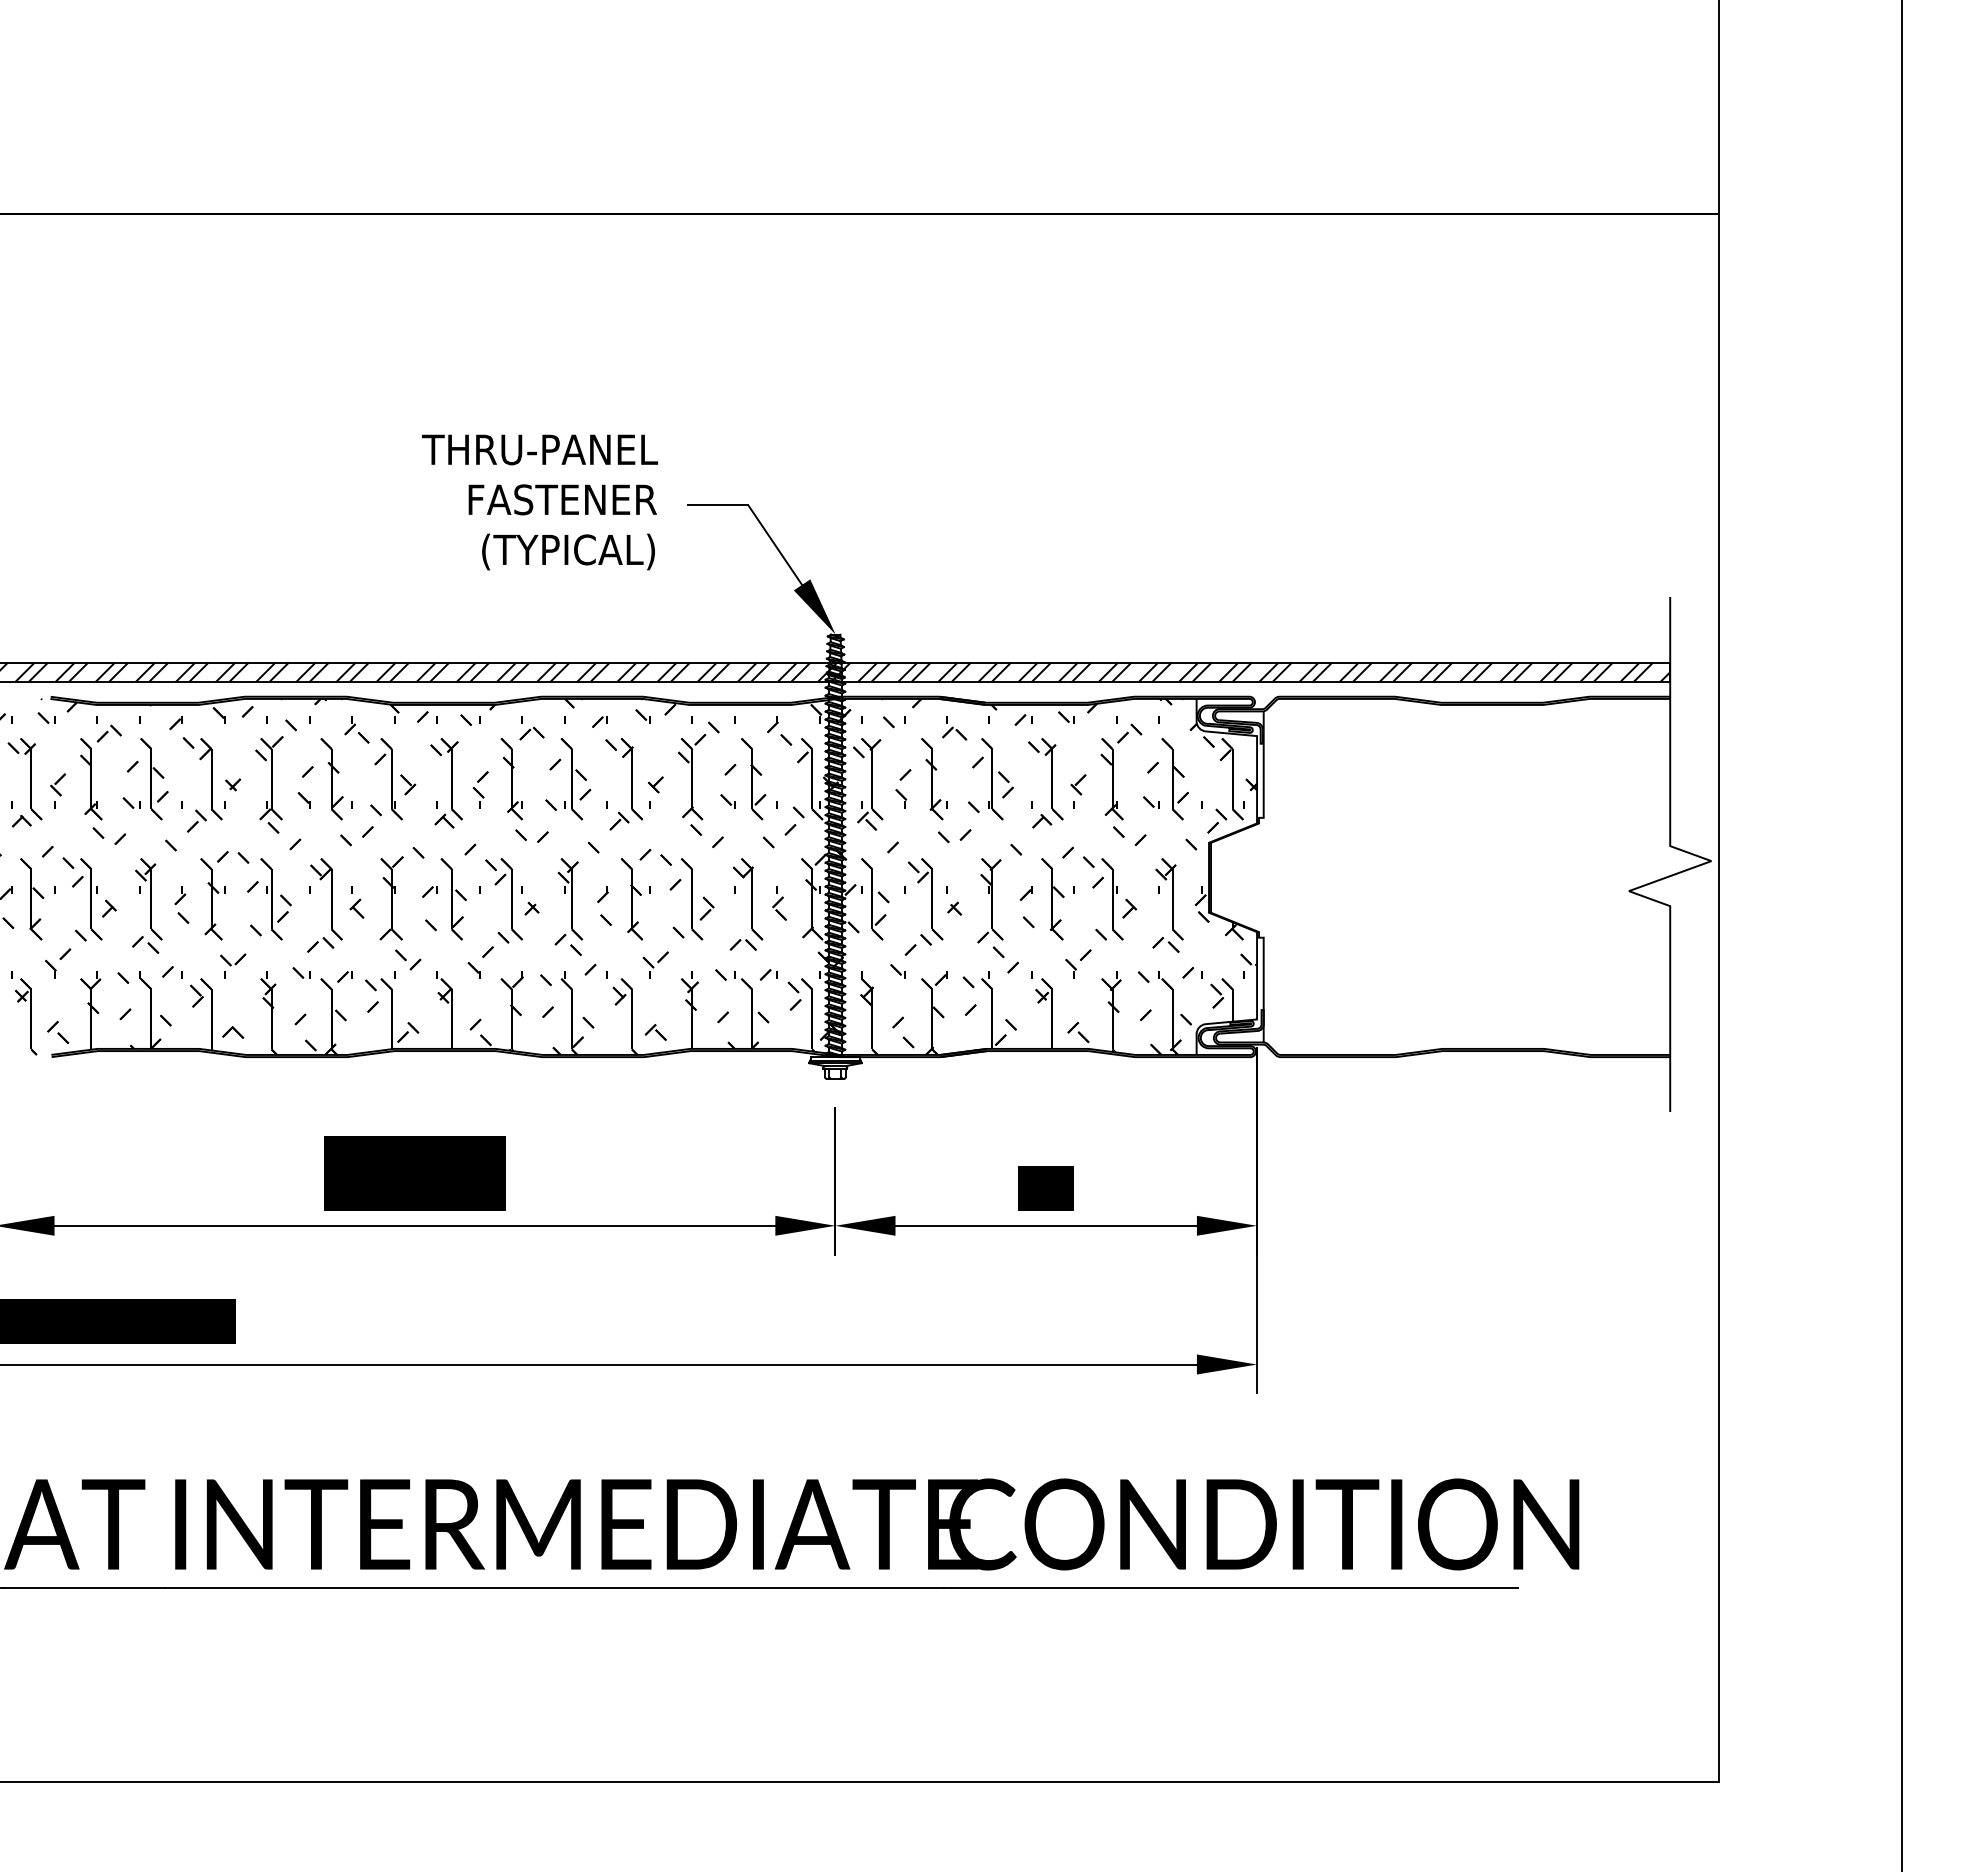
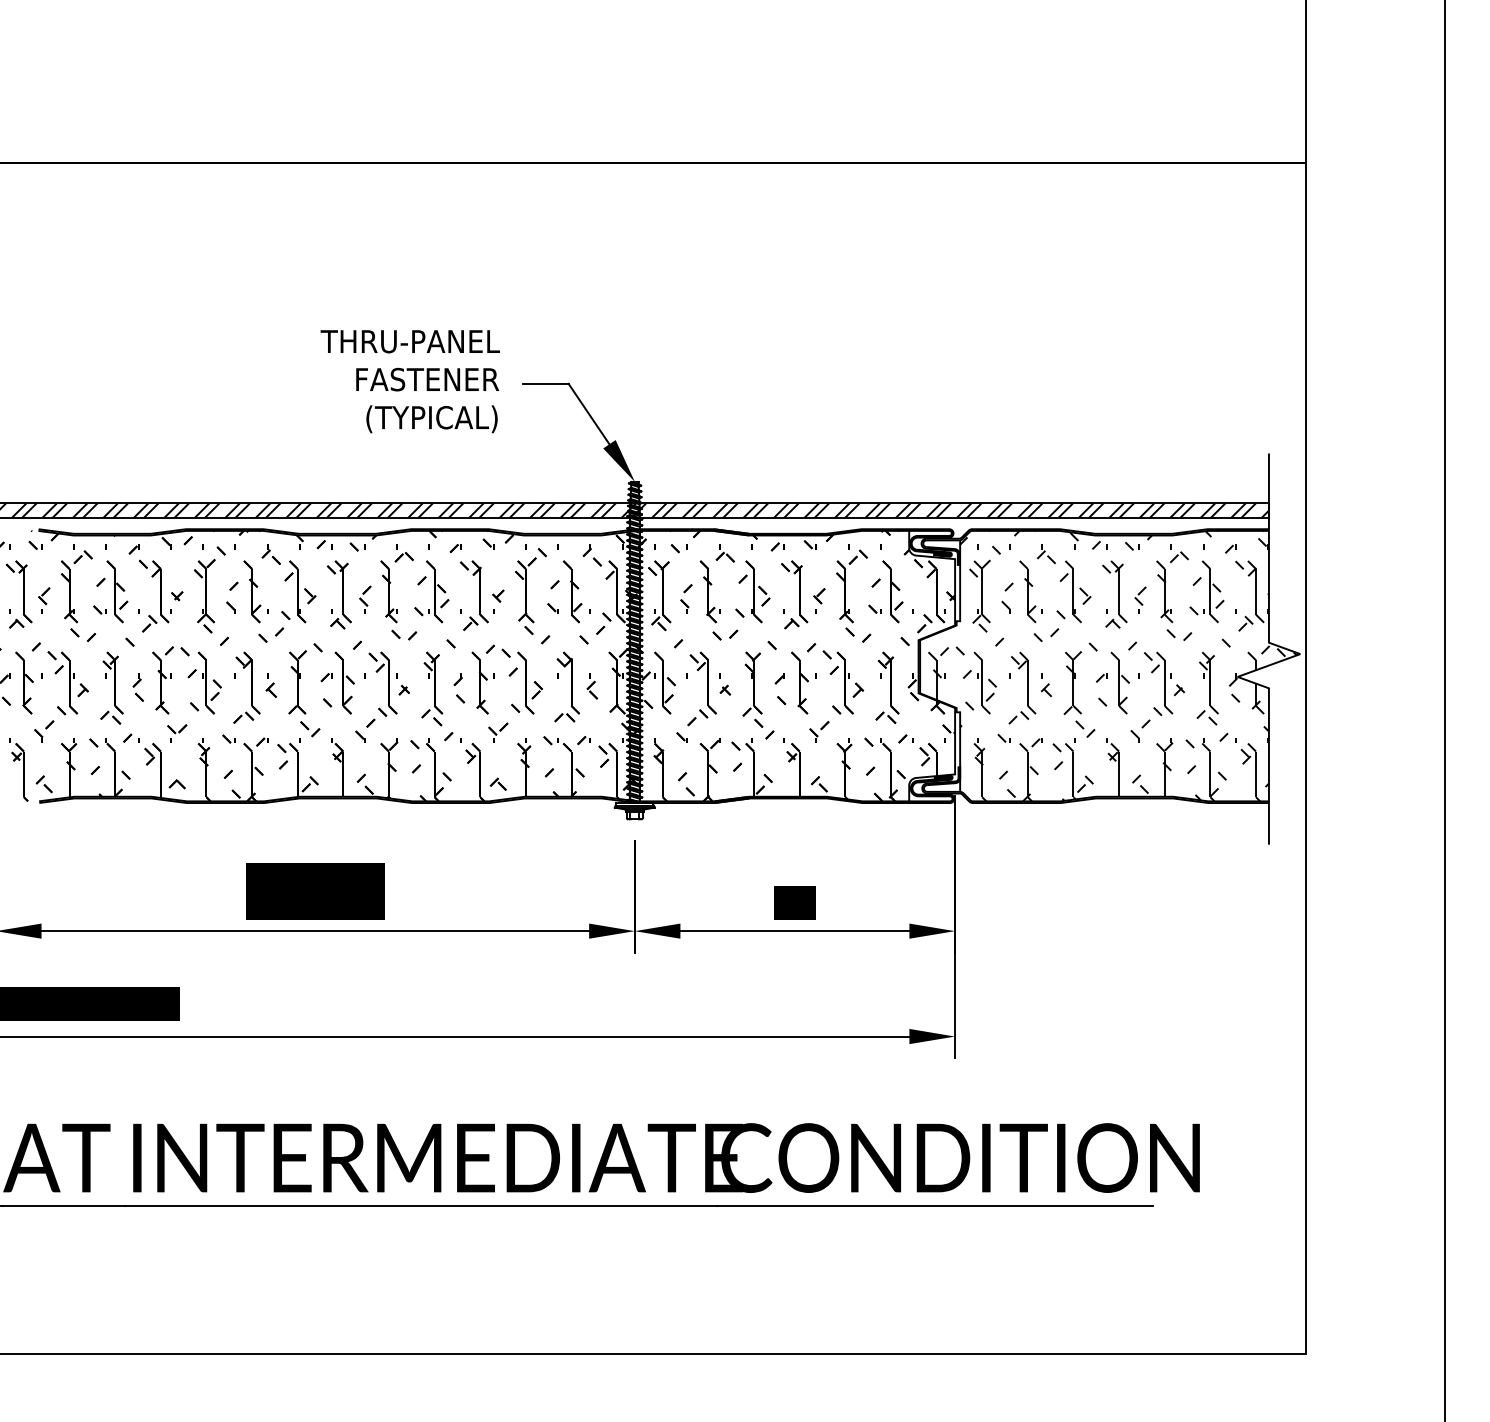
hatch: (1464, 876) -> (1112, 665), added

